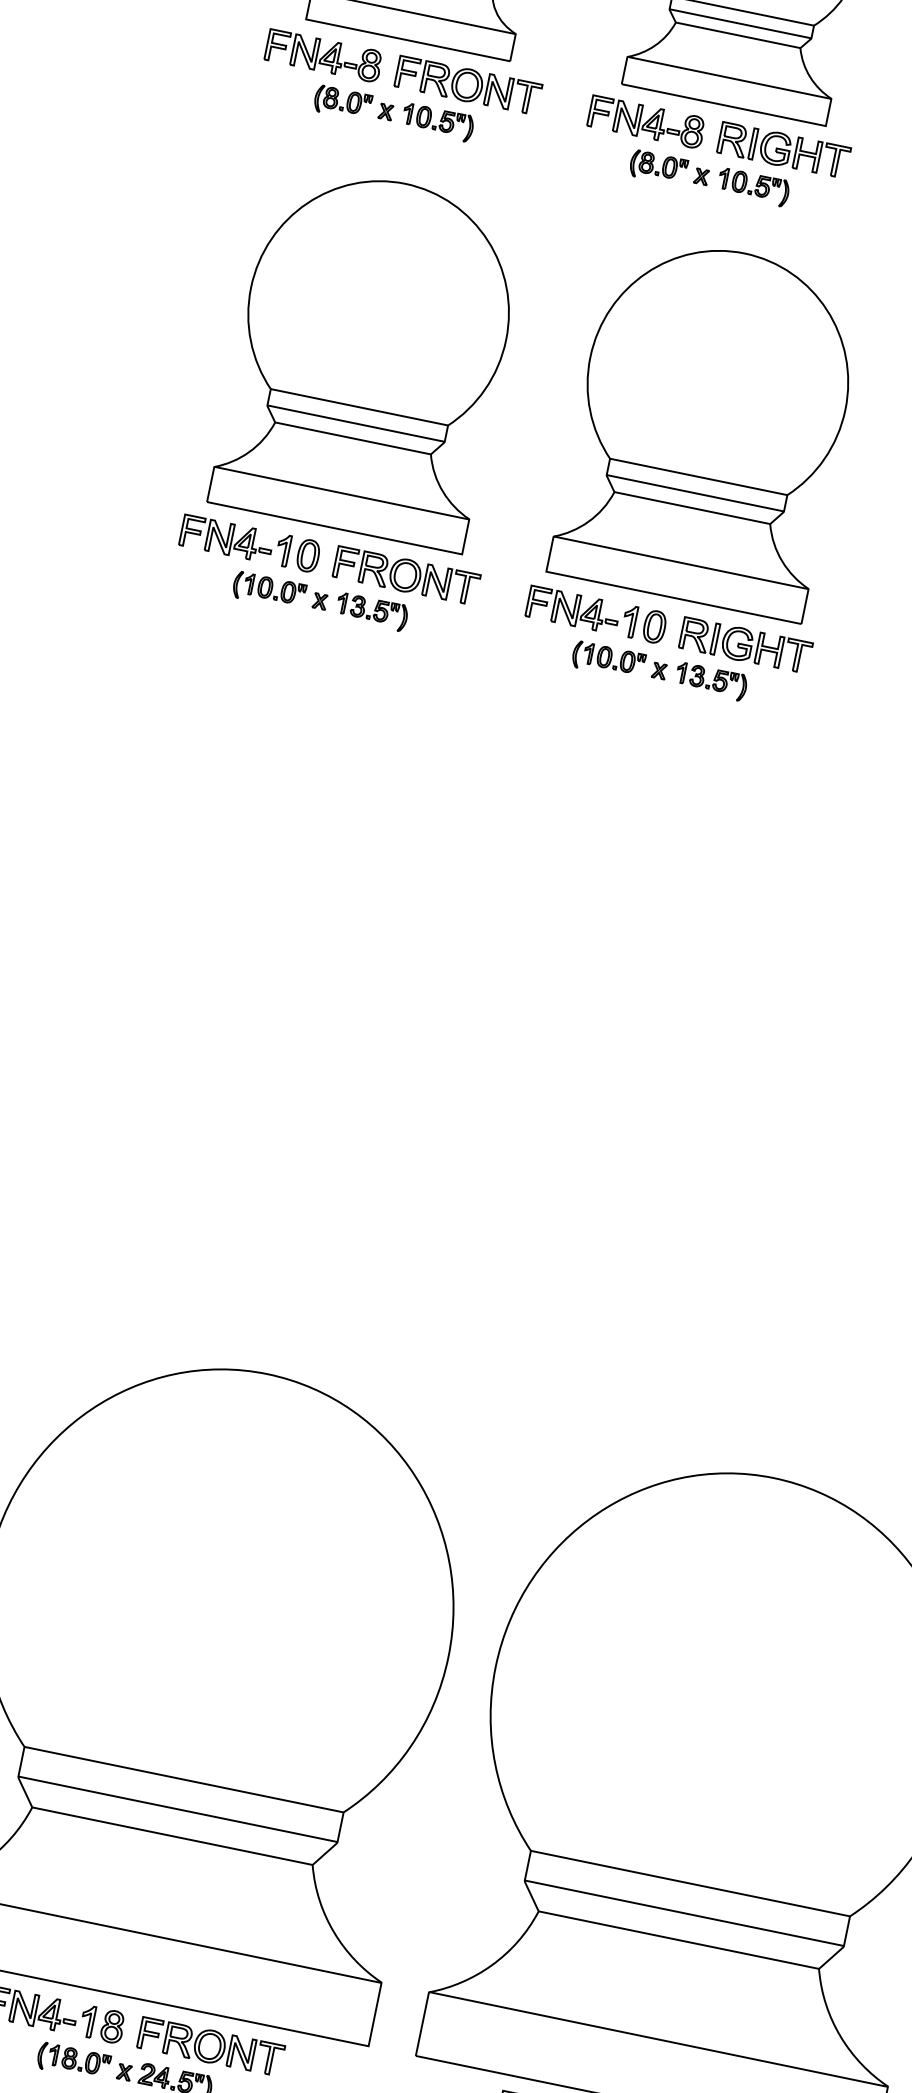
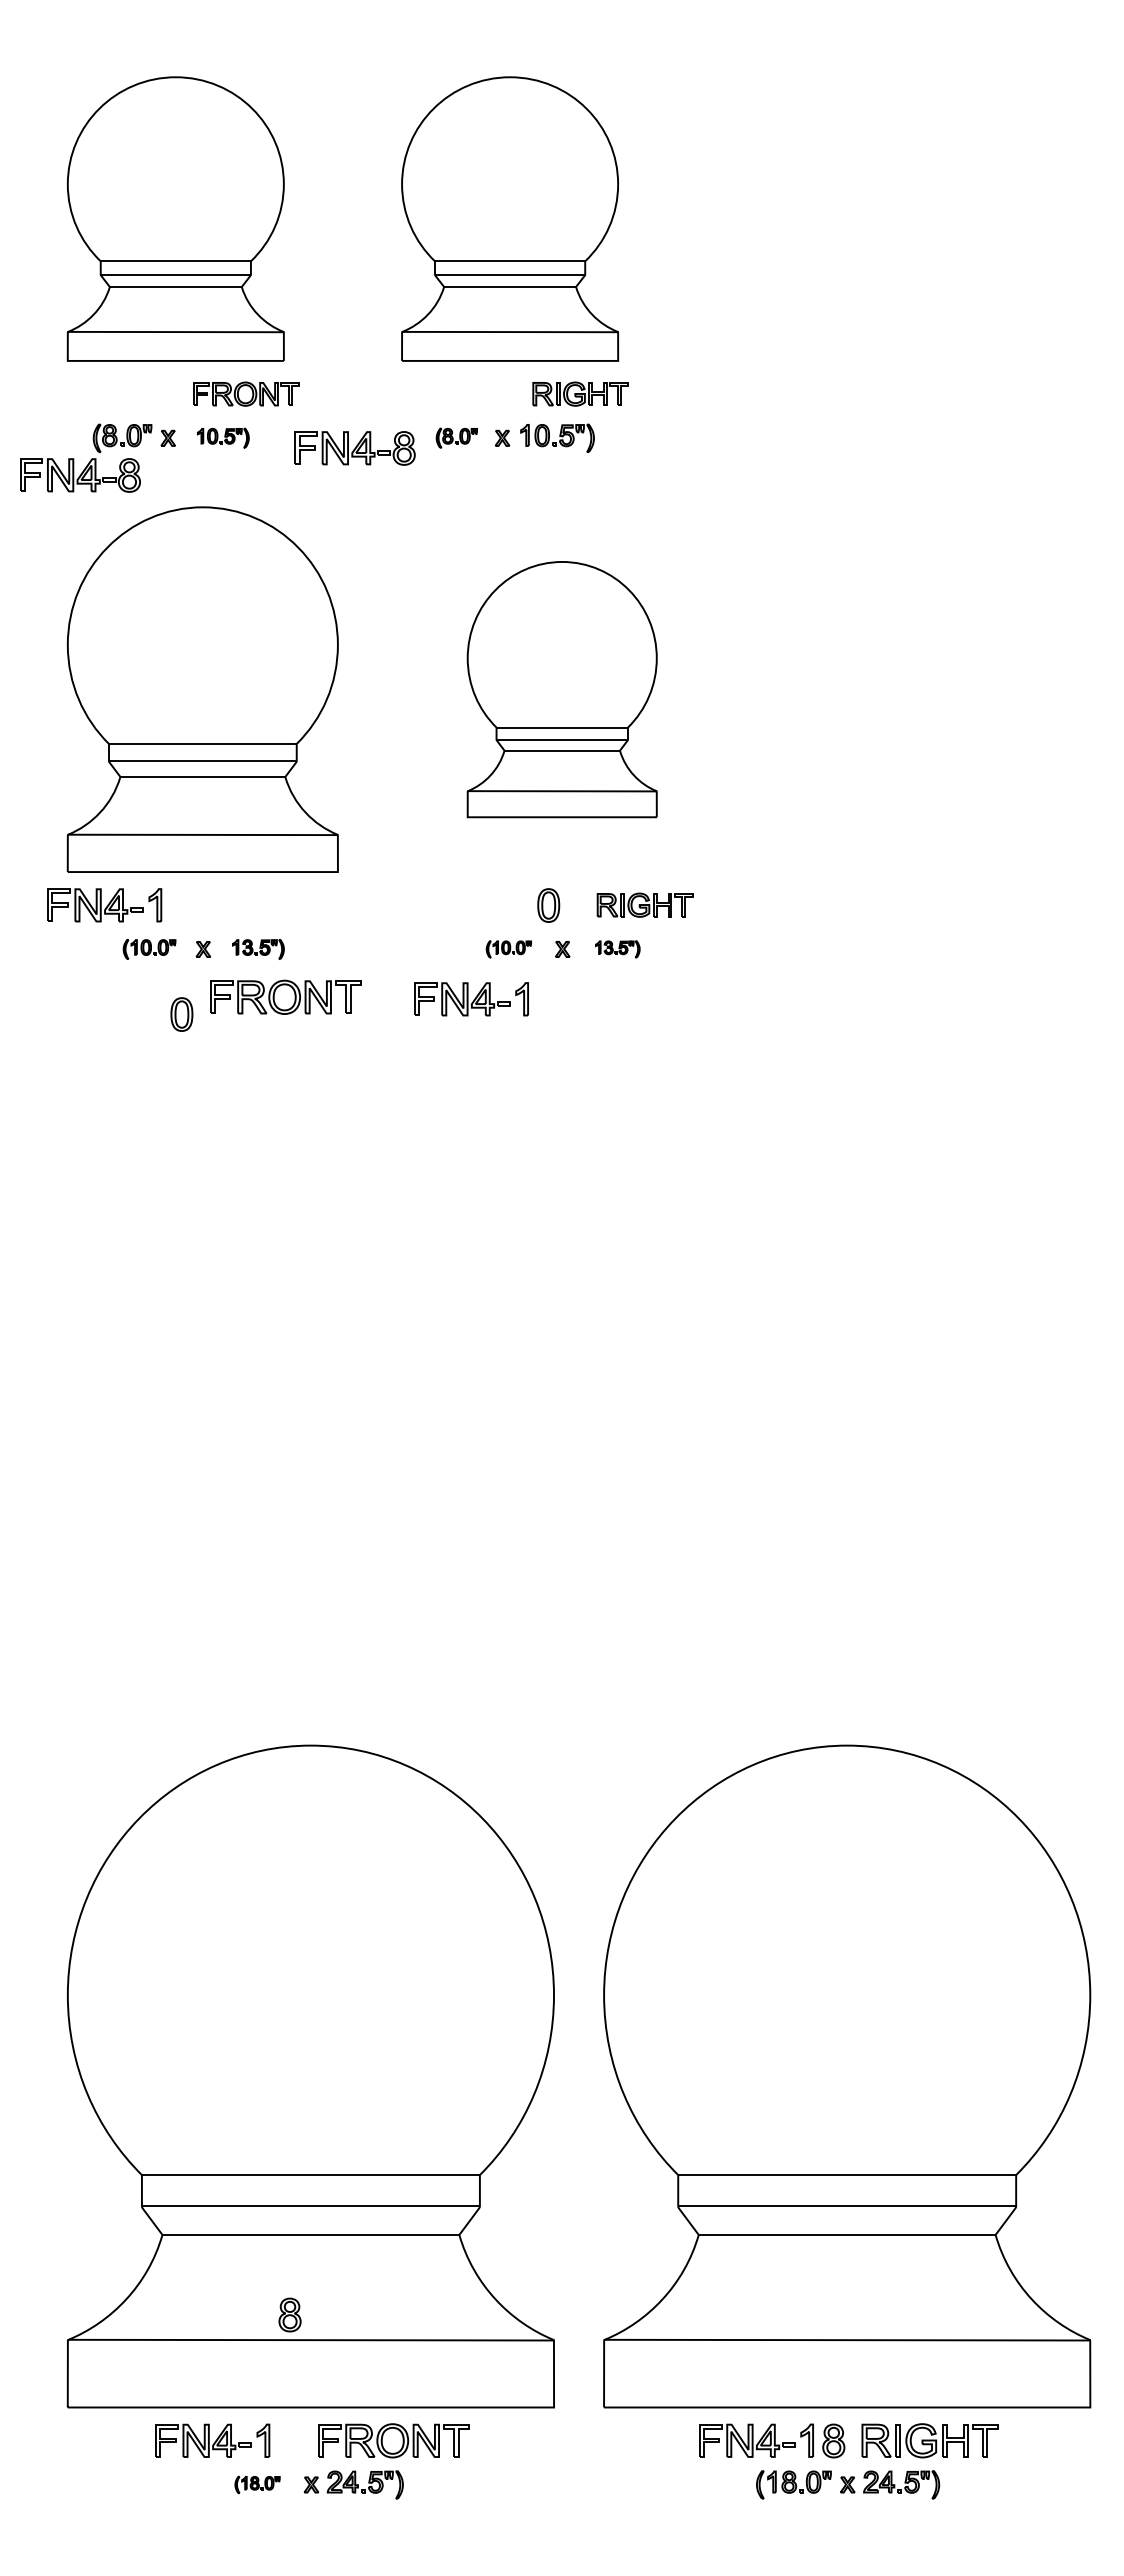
part: (323, 56) -> (80, 475), moved
part: (468, 84) -> (246, 393), size x0.7
part: (438, 121) -> (223, 437), size x0.7
part: (645, 122) -> (354, 448), moved
part: (783, 149) -> (580, 393), size x0.7
part: (658, 167) -> (456, 437), size x0.7
part: (709, 425) -> (562, 689), size x0.7
part: (307, 555) -> (181, 1014), moved
part: (406, 574) -> (285, 996), moved
part: (269, 591) -> (149, 949), size x0.7
part: (581, 611) -> (471, 999), moved
part: (372, 612) -> (258, 949), size x0.7
part: (745, 644) -> (644, 904), size x0.7
part: (608, 660) -> (508, 949), size x0.6
part: (711, 681) -> (617, 949), size x0.6
part: (112, 2026) -> (289, 2314), moved
part: (73, 2061) -> (257, 2484), size x0.6

